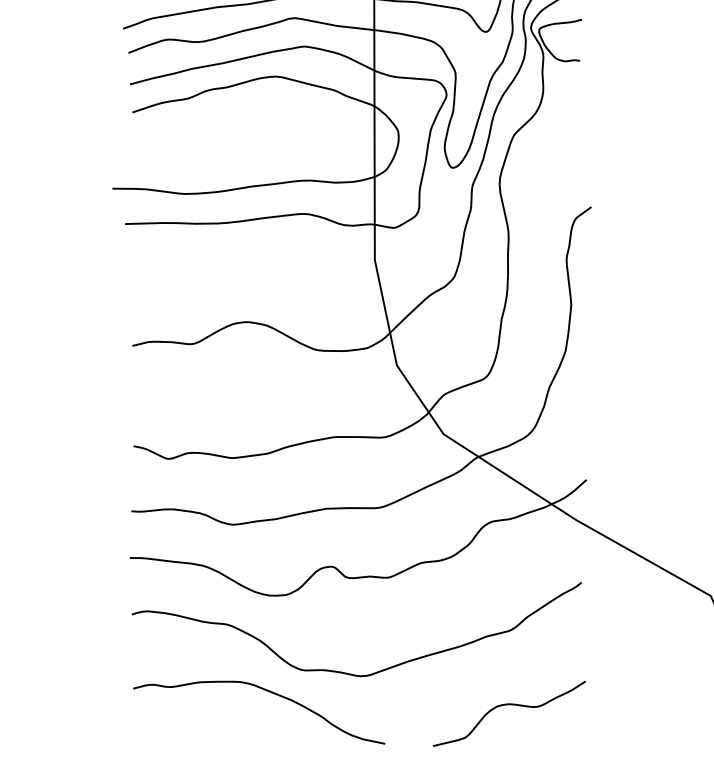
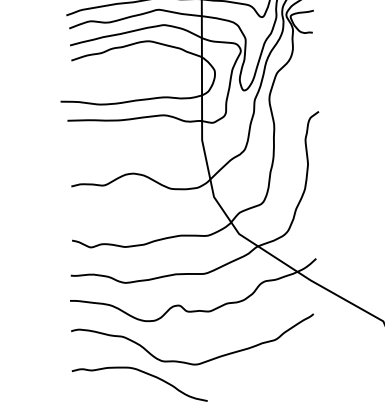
curve: (509, 705) -> (274, 380), removed

